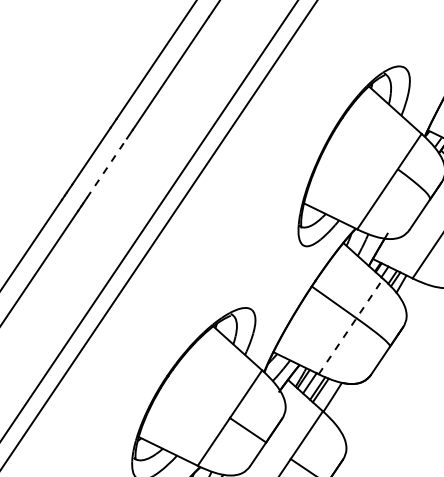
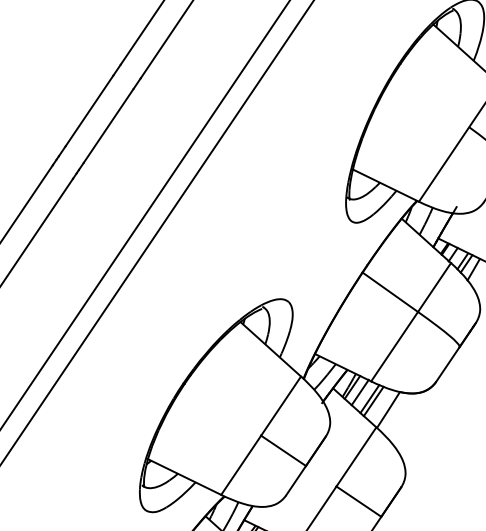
line: (106, 168) -> (108, 126), dashed -> solid
line: (350, 326) -> (410, 322), dashed -> solid

